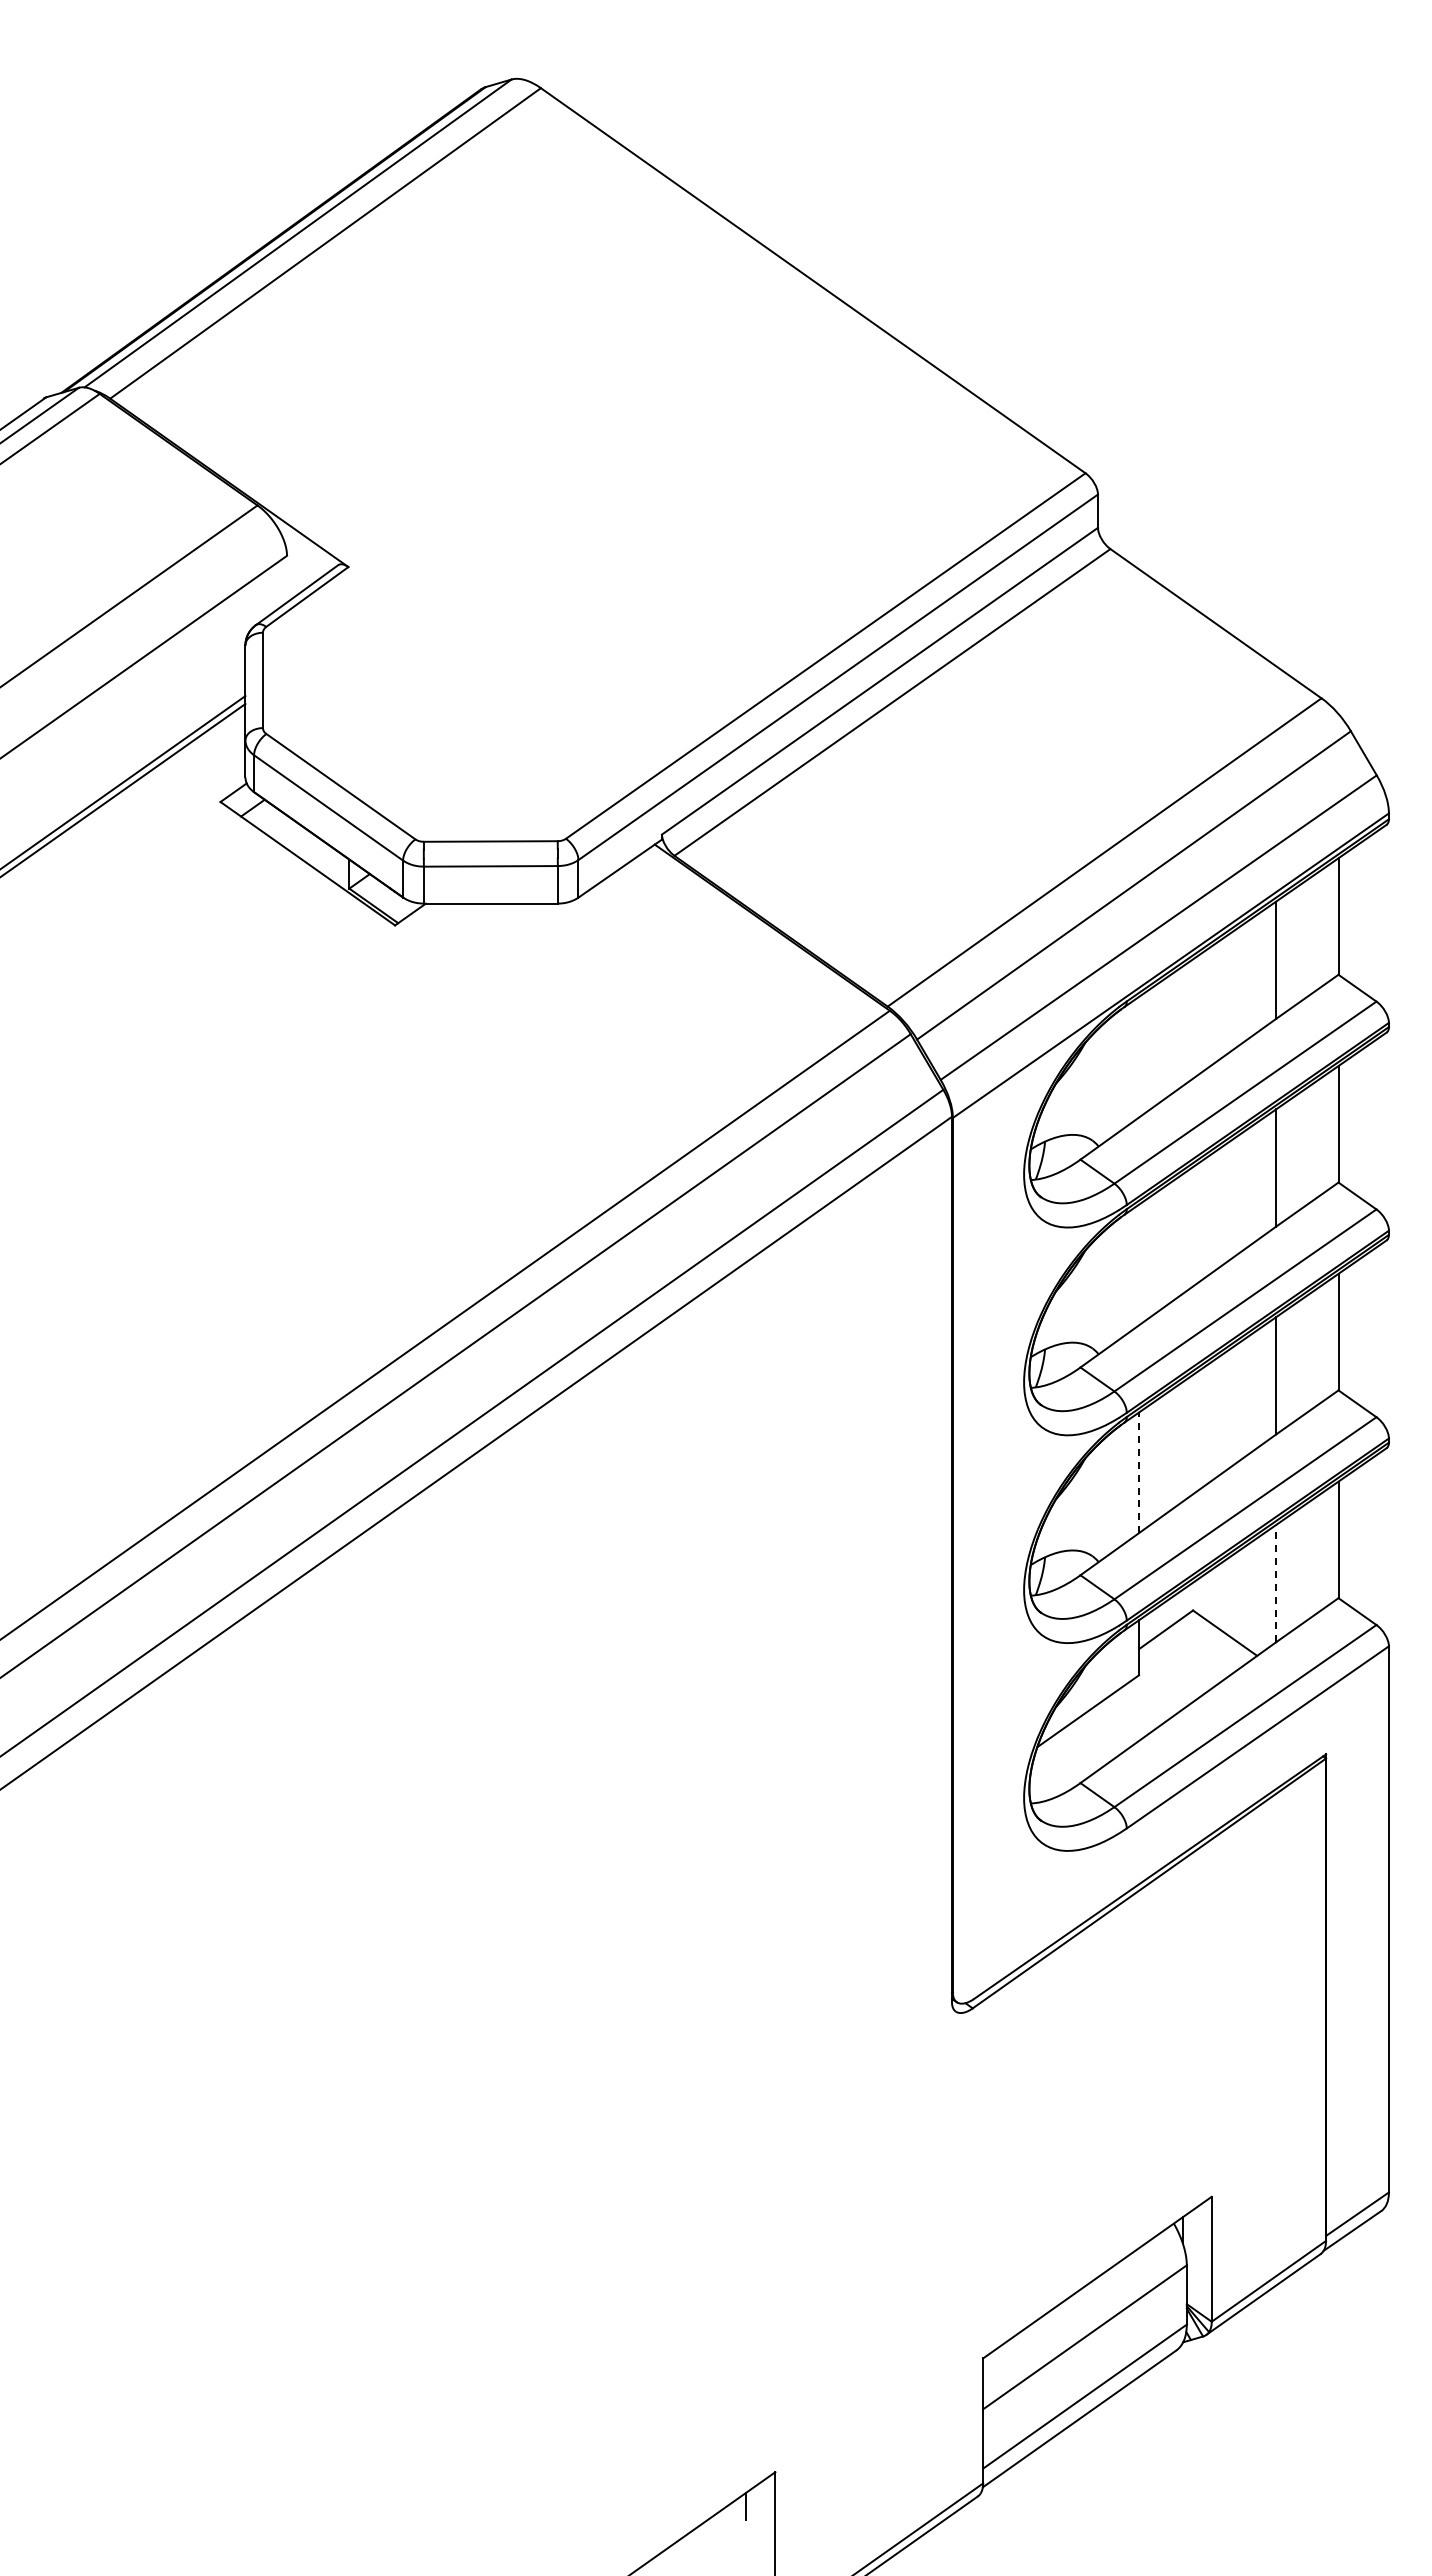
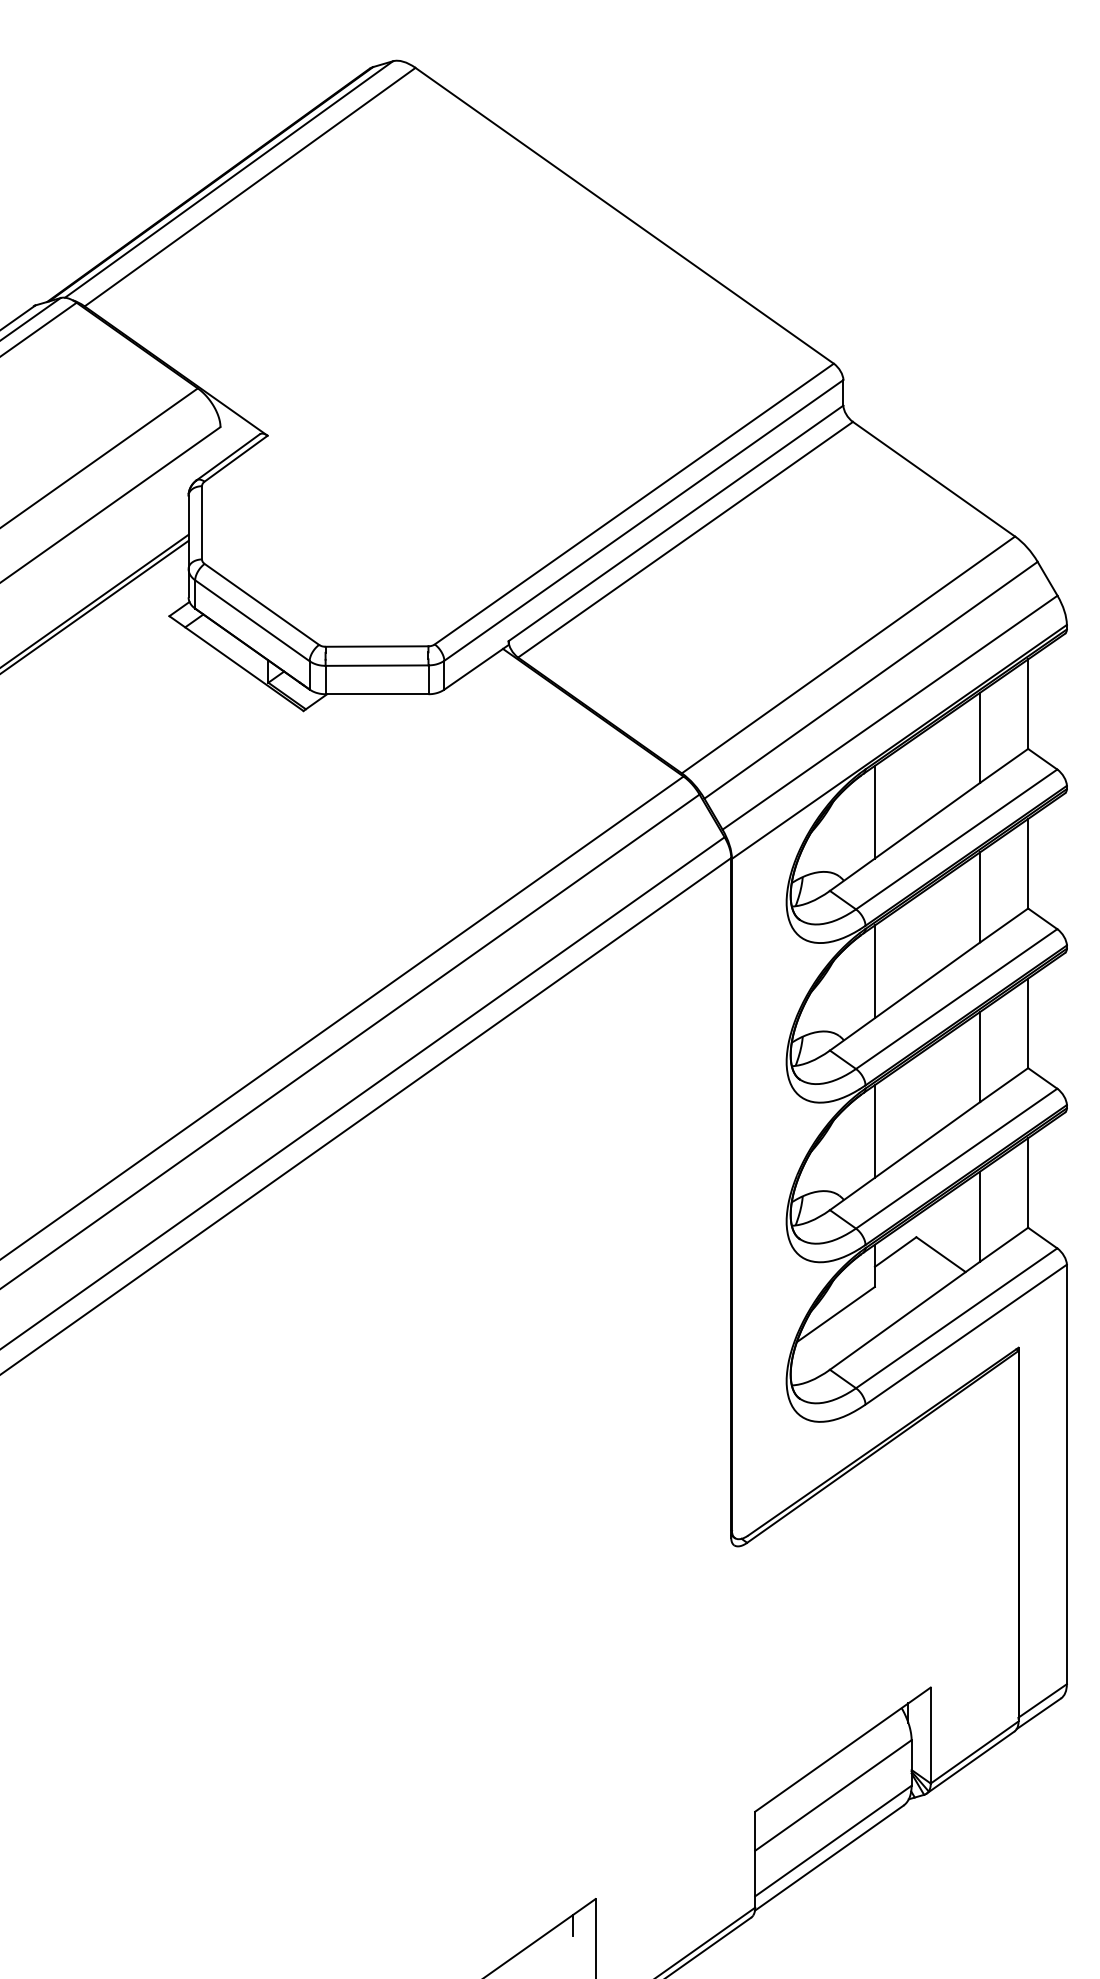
line: (1139, 1056) -> (875, 811), added
line: (1139, 1264) -> (875, 971), added
line: (1139, 1472) -> (875, 1131), dashed -> solid
line: (1276, 1583) -> (980, 1216), dashed -> solid

